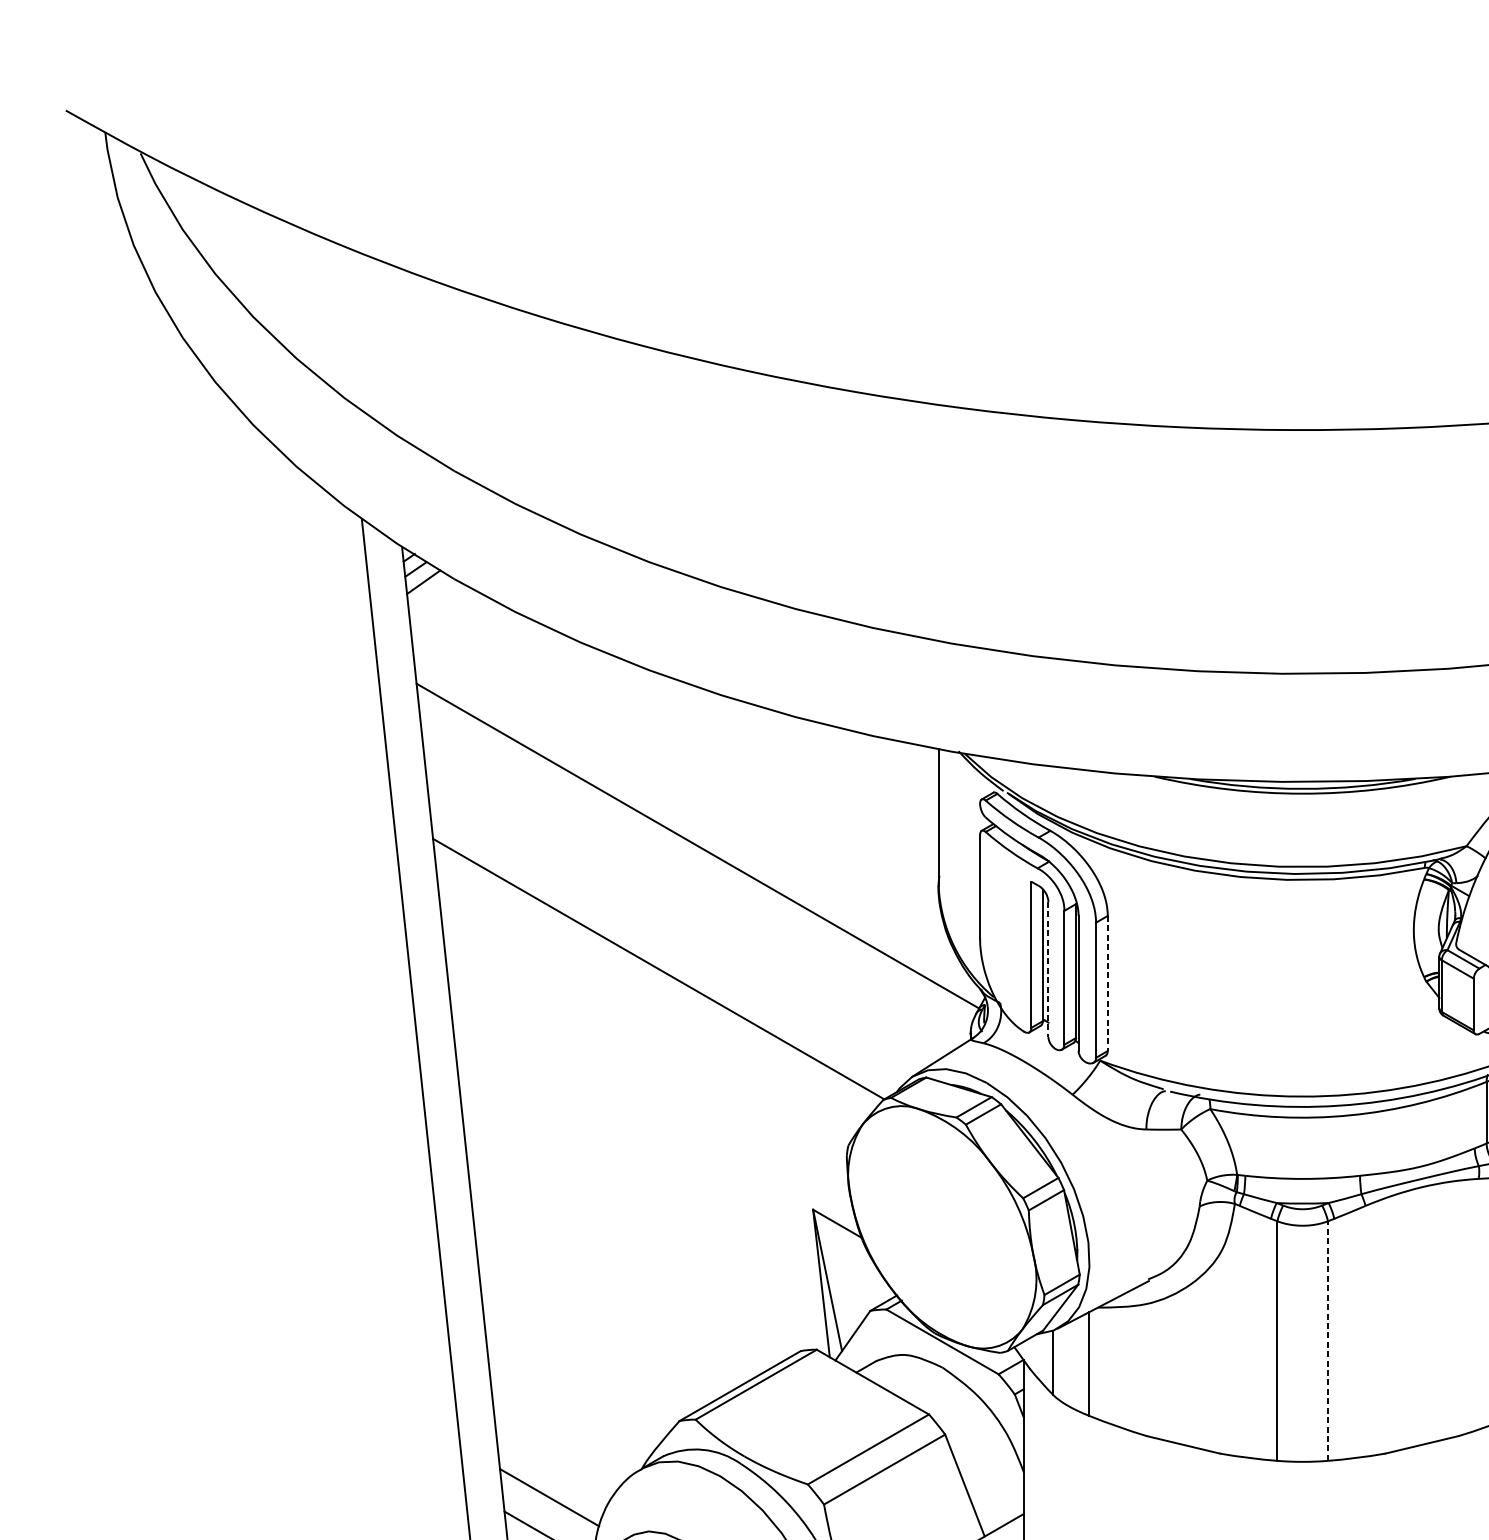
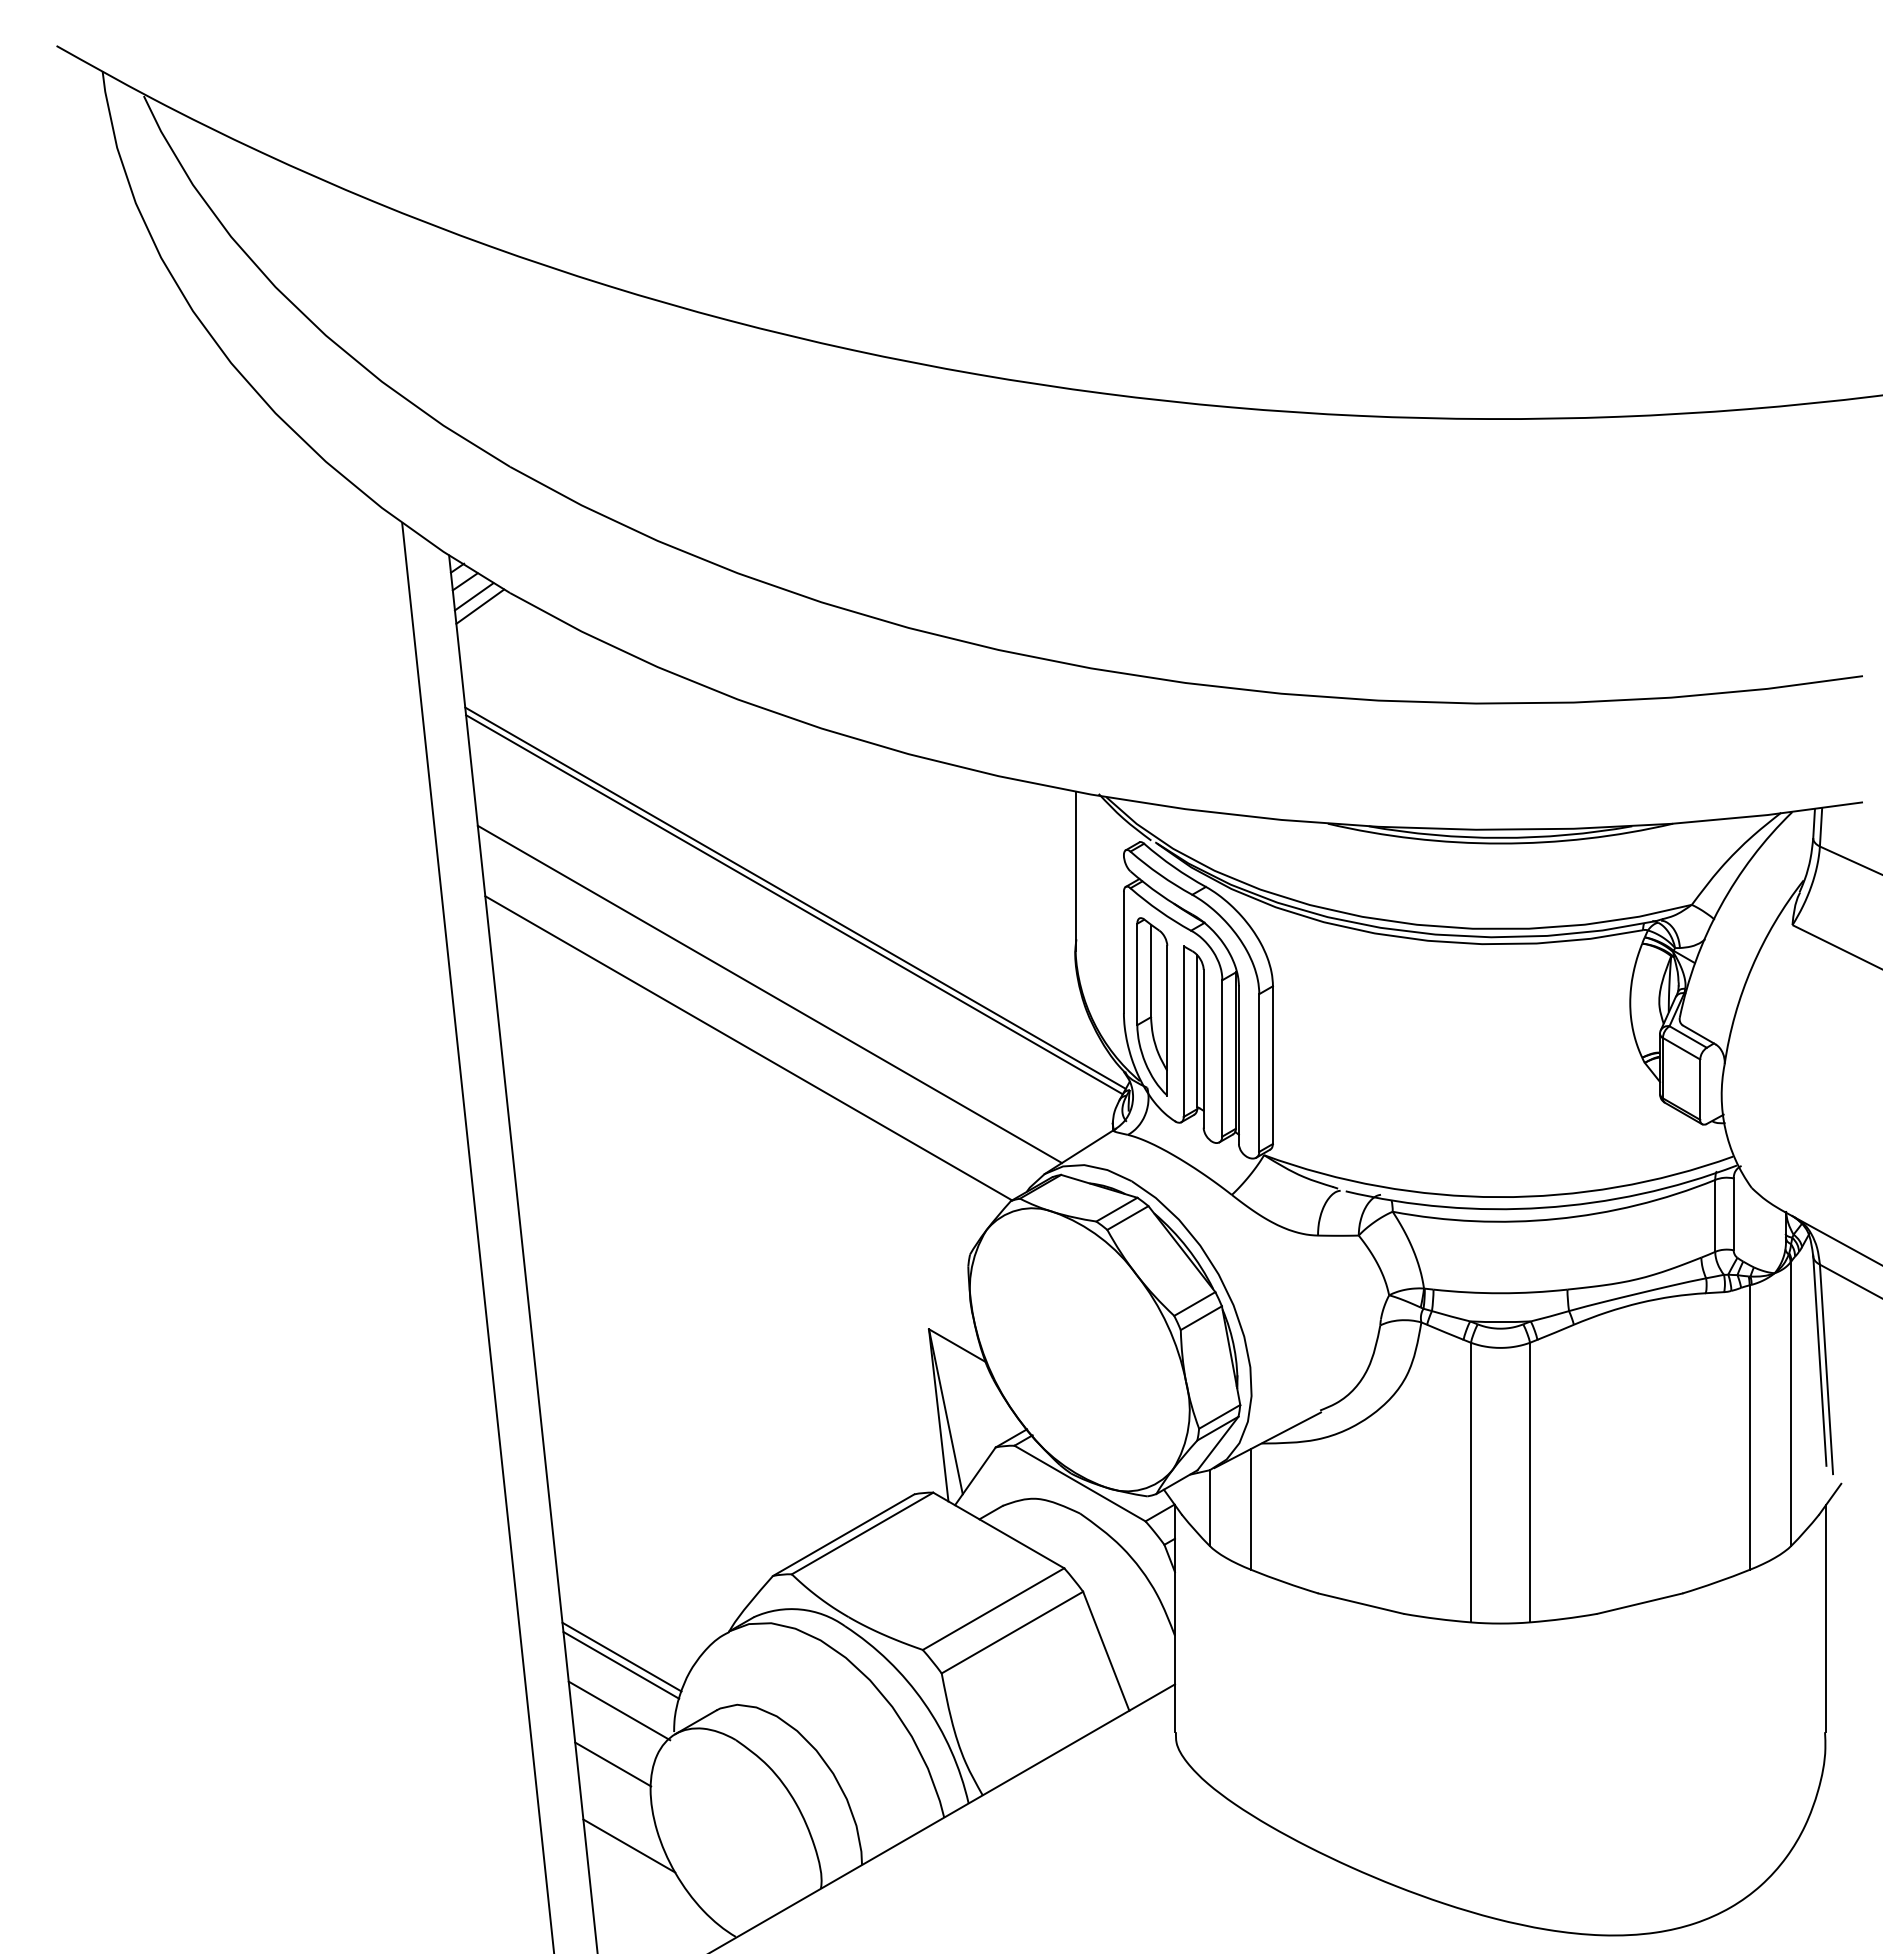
line: (428, 590) -> (480, 606), added
line: (698, 839) -> (795, 897), added
line: (676, 923) -> (769, 994), added
part: (1004, 933) -> (1152, 1006), added
line: (1048, 969) -> (1203, 1048), dashed -> solid
line: (1107, 983) -> (1272, 1065), dashed -> solid
line: (1328, 1341) -> (1530, 1482), dashed -> solid
line: (549, 1490) -> (621, 1656), added

